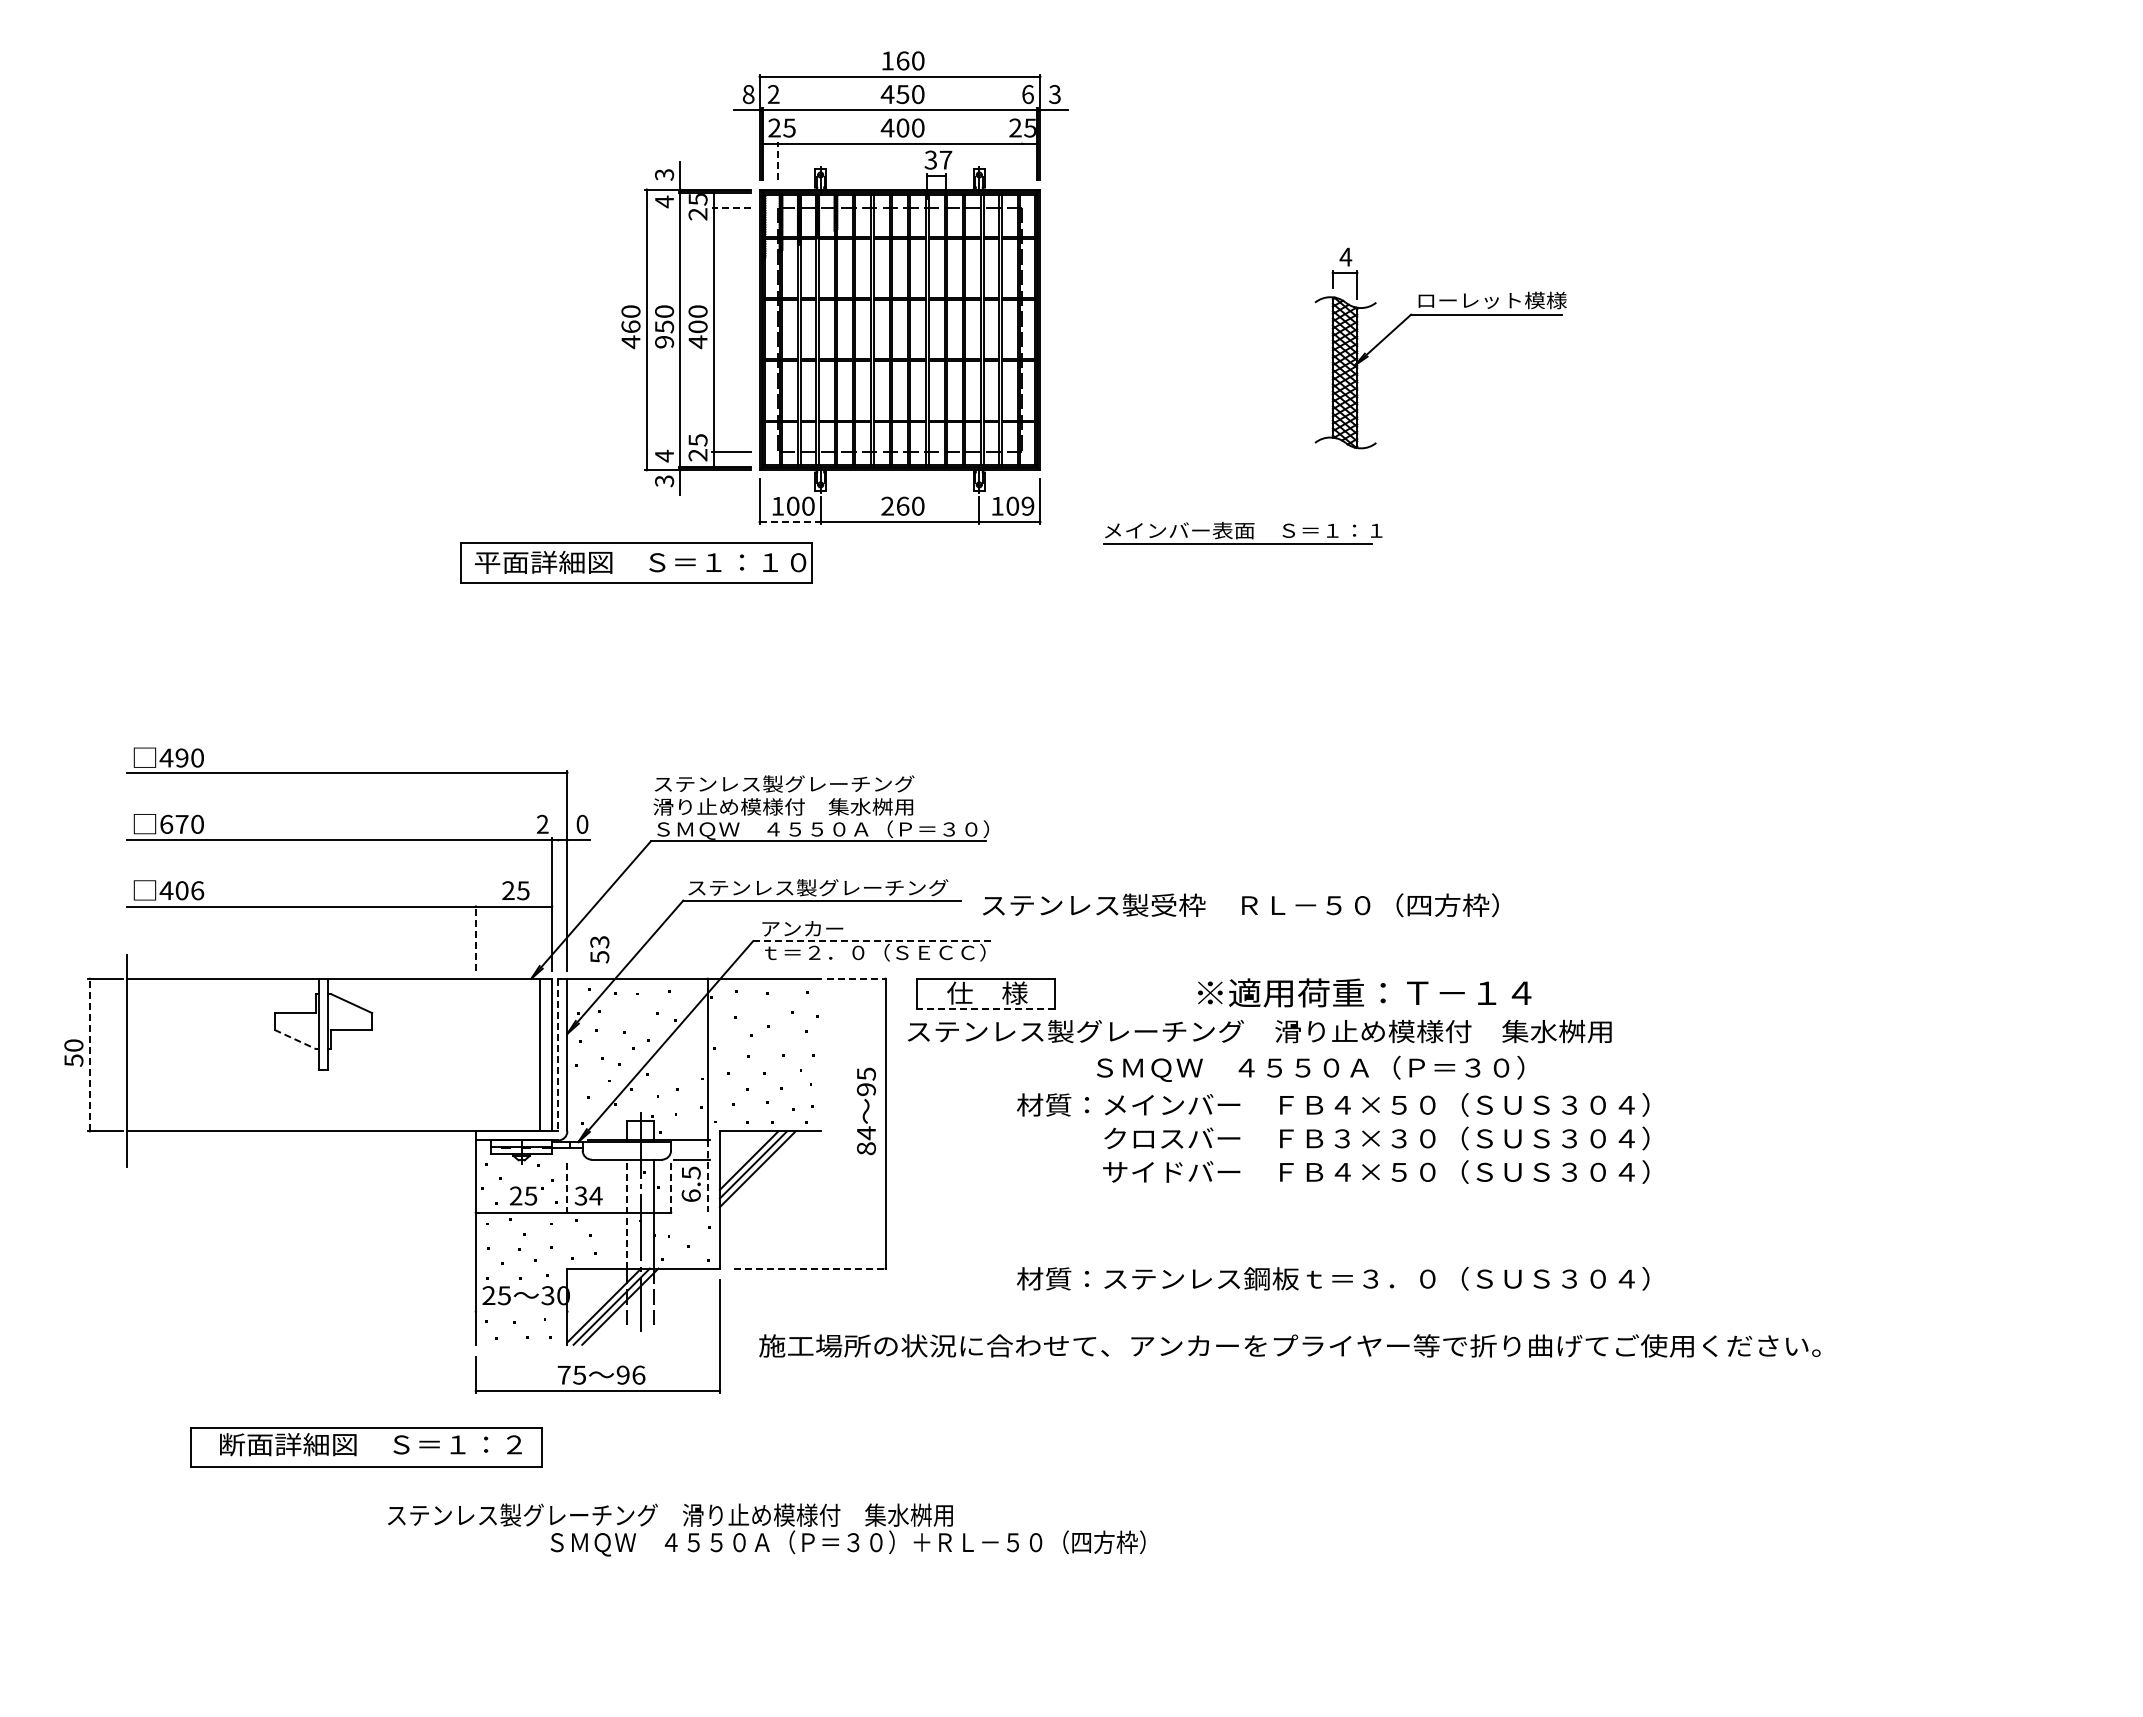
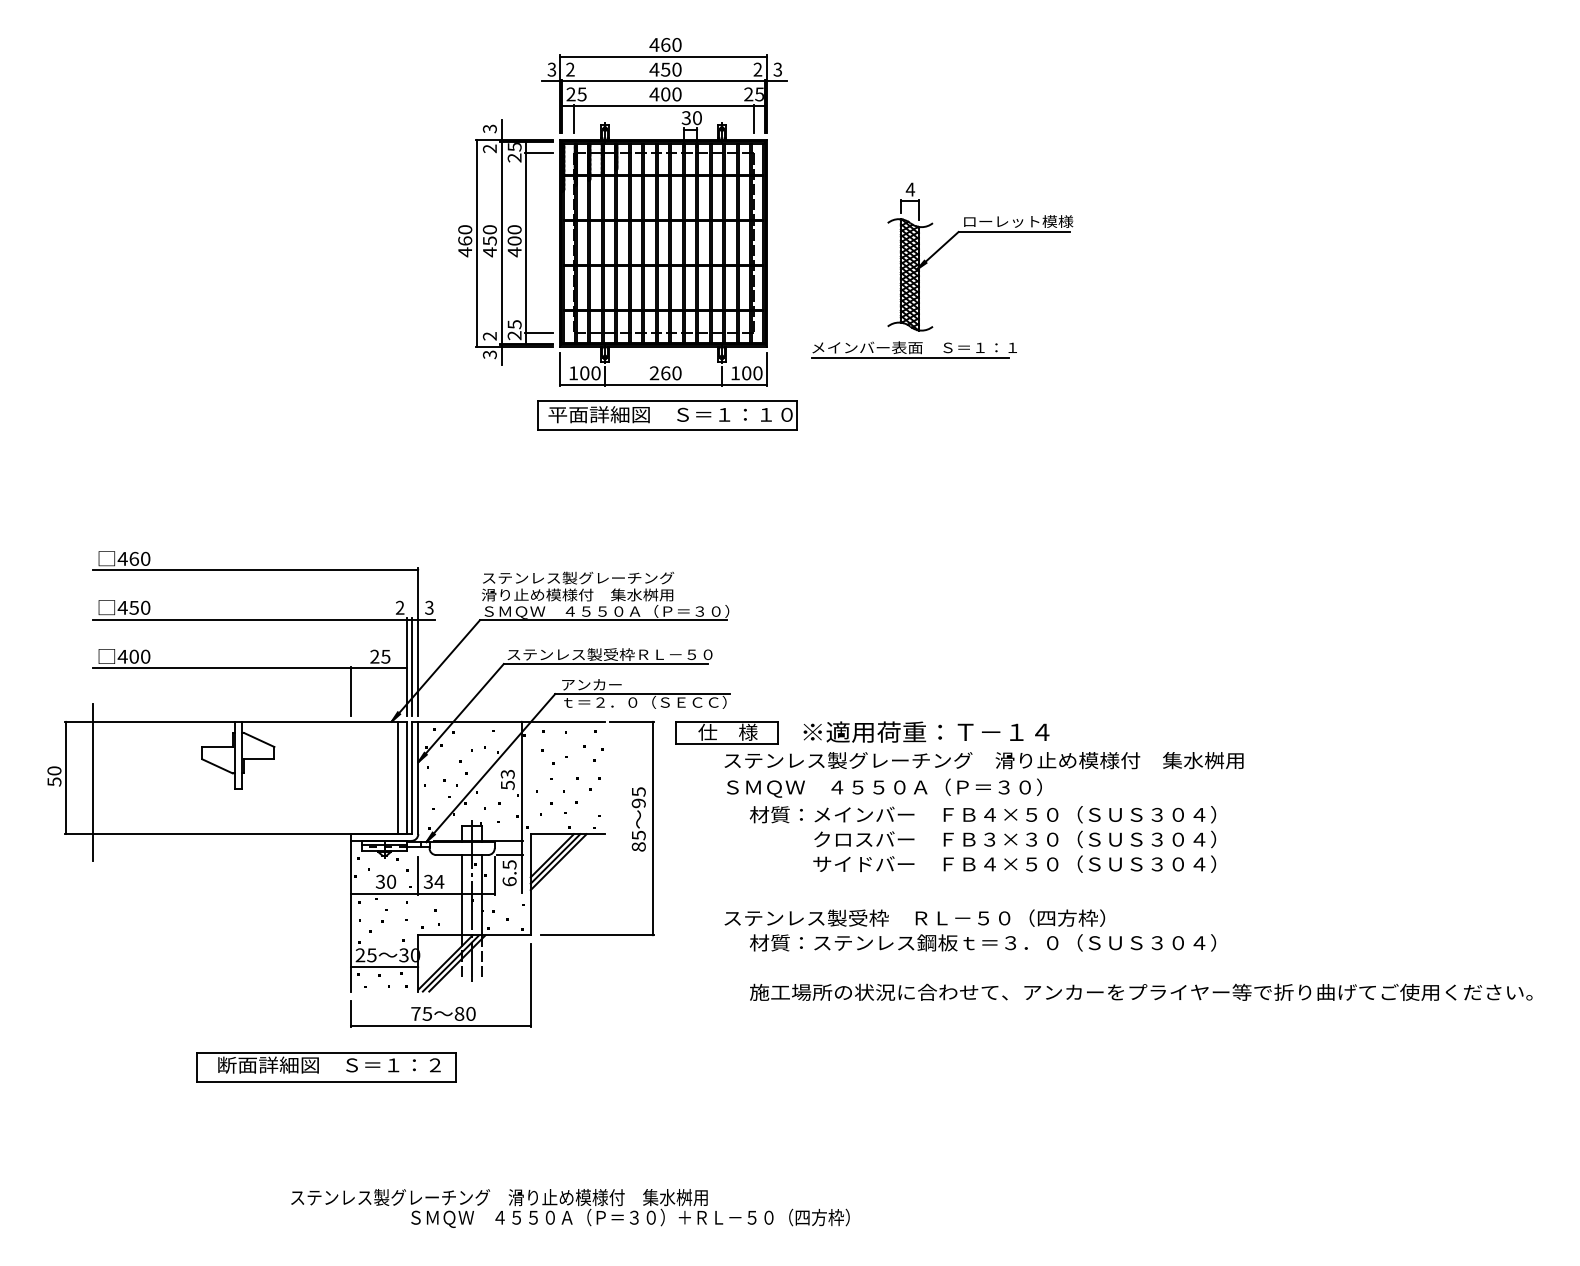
text: (887, 60) -> (654, 44), 160 -> 460
text: (748, 94) -> (551, 69), 8 -> 3
text: (1027, 94) -> (757, 69), 6 -> 2
text: (945, 159) -> (697, 117), 37 -> 30
line: (777, 160) -> (573, 118), dashed -> solid
line: (1022, 161) -> (753, 119), added
text: (664, 201) -> (489, 148), 4 -> 2
line: (730, 207) -> (538, 153), dashed -> solid
part: (1440, 315) -> (980, 232), moved
text: (664, 342) -> (489, 252), 950 -> 450
text: (664, 455) -> (489, 335), 4 -> 2
text: (1027, 505) -> (757, 372), 109 -> 100
line: (790, 522) -> (582, 385), dashed -> solid
part: (1242, 532) -> (913, 349), moved
part: (636, 562) -> (667, 414), moved
text: (181, 757) -> (133, 558), 490 -> 460
text: (173, 823) -> (127, 607), 670 -> 450
text: (582, 824) -> (429, 607), 0 -> 3
text: (892, 887) -> (658, 654), ステンレス製グレーチング -> ステンレス製受枠ＲＬ－５０
text: (197, 890) -> (145, 656), 406 -> 400
line: (558, 904) -> (411, 666), added
text: (1240, 905) -> (914, 918), moved
line: (475, 937) -> (350, 691), dashed -> solid
line: (871, 941) -> (642, 694), dashed -> solid
text: (599, 949) -> (507, 779), moved
line: (857, 978) -> (632, 721), dashed -> solid
text: (1364, 992) -> (926, 731), moved
line: (985, 1009) -> (726, 744), dashed -> solid
text: (1259, 1031) -> (983, 760), moved
line: (295, 1039) -> (217, 766), dashed -> solid
line: (89, 1054) -> (65, 777), dashed -> solid
line: (558, 1055) -> (411, 778), dashed -> solid
text: (1310, 1068) -> (884, 787), moved
text: (866, 1133) -> (638, 835), 84 -> 85
line: (707, 1176) -> (521, 867), dashed -> solid
line: (567, 1188) -> (418, 876), dashed -> solid
line: (671, 1188) -> (495, 876), dashed -> solid
text: (523, 1195) -> (385, 881), 25 -> 30
line: (626, 1213) -> (461, 894), dashed -> solid
line: (810, 1268) -> (597, 935), dashed -> solid
line: (521, 1311) -> (384, 966), added
text: (1289, 1345) -> (1140, 992), moved
text: (630, 1374) -> (464, 1013), 96 -> 80
part: (366, 1447) -> (326, 1067), moved
text: (766, 1529) -> (570, 1208), moved

